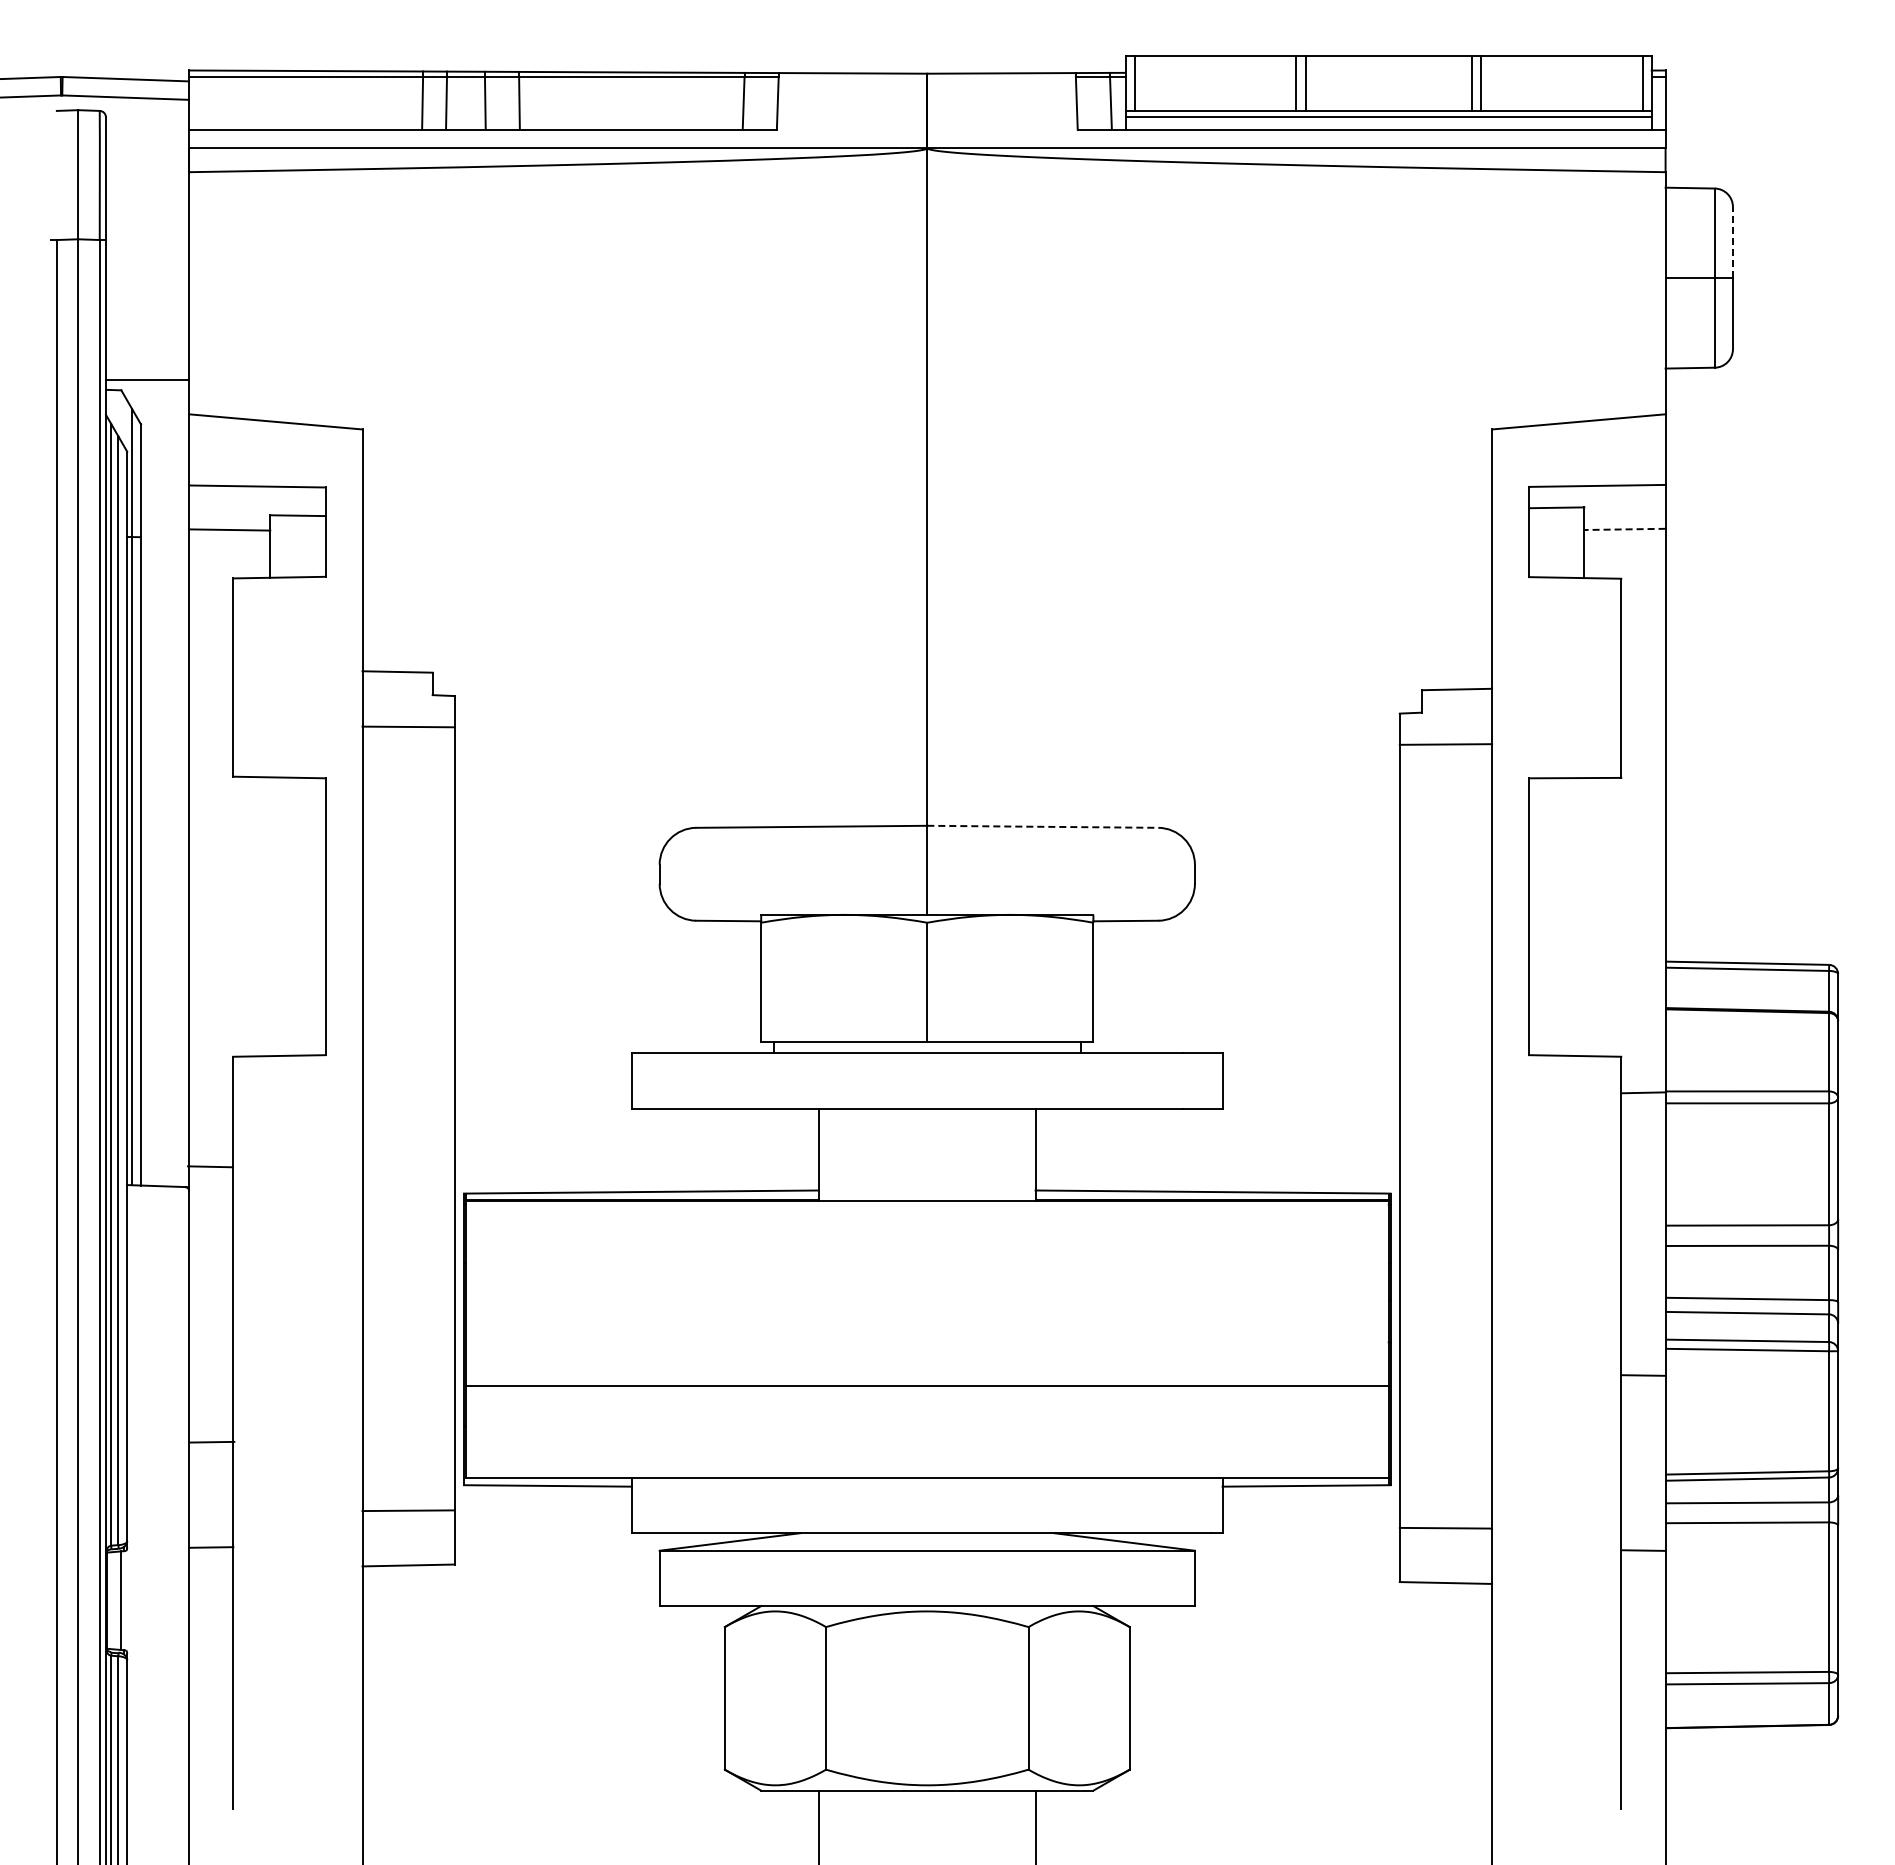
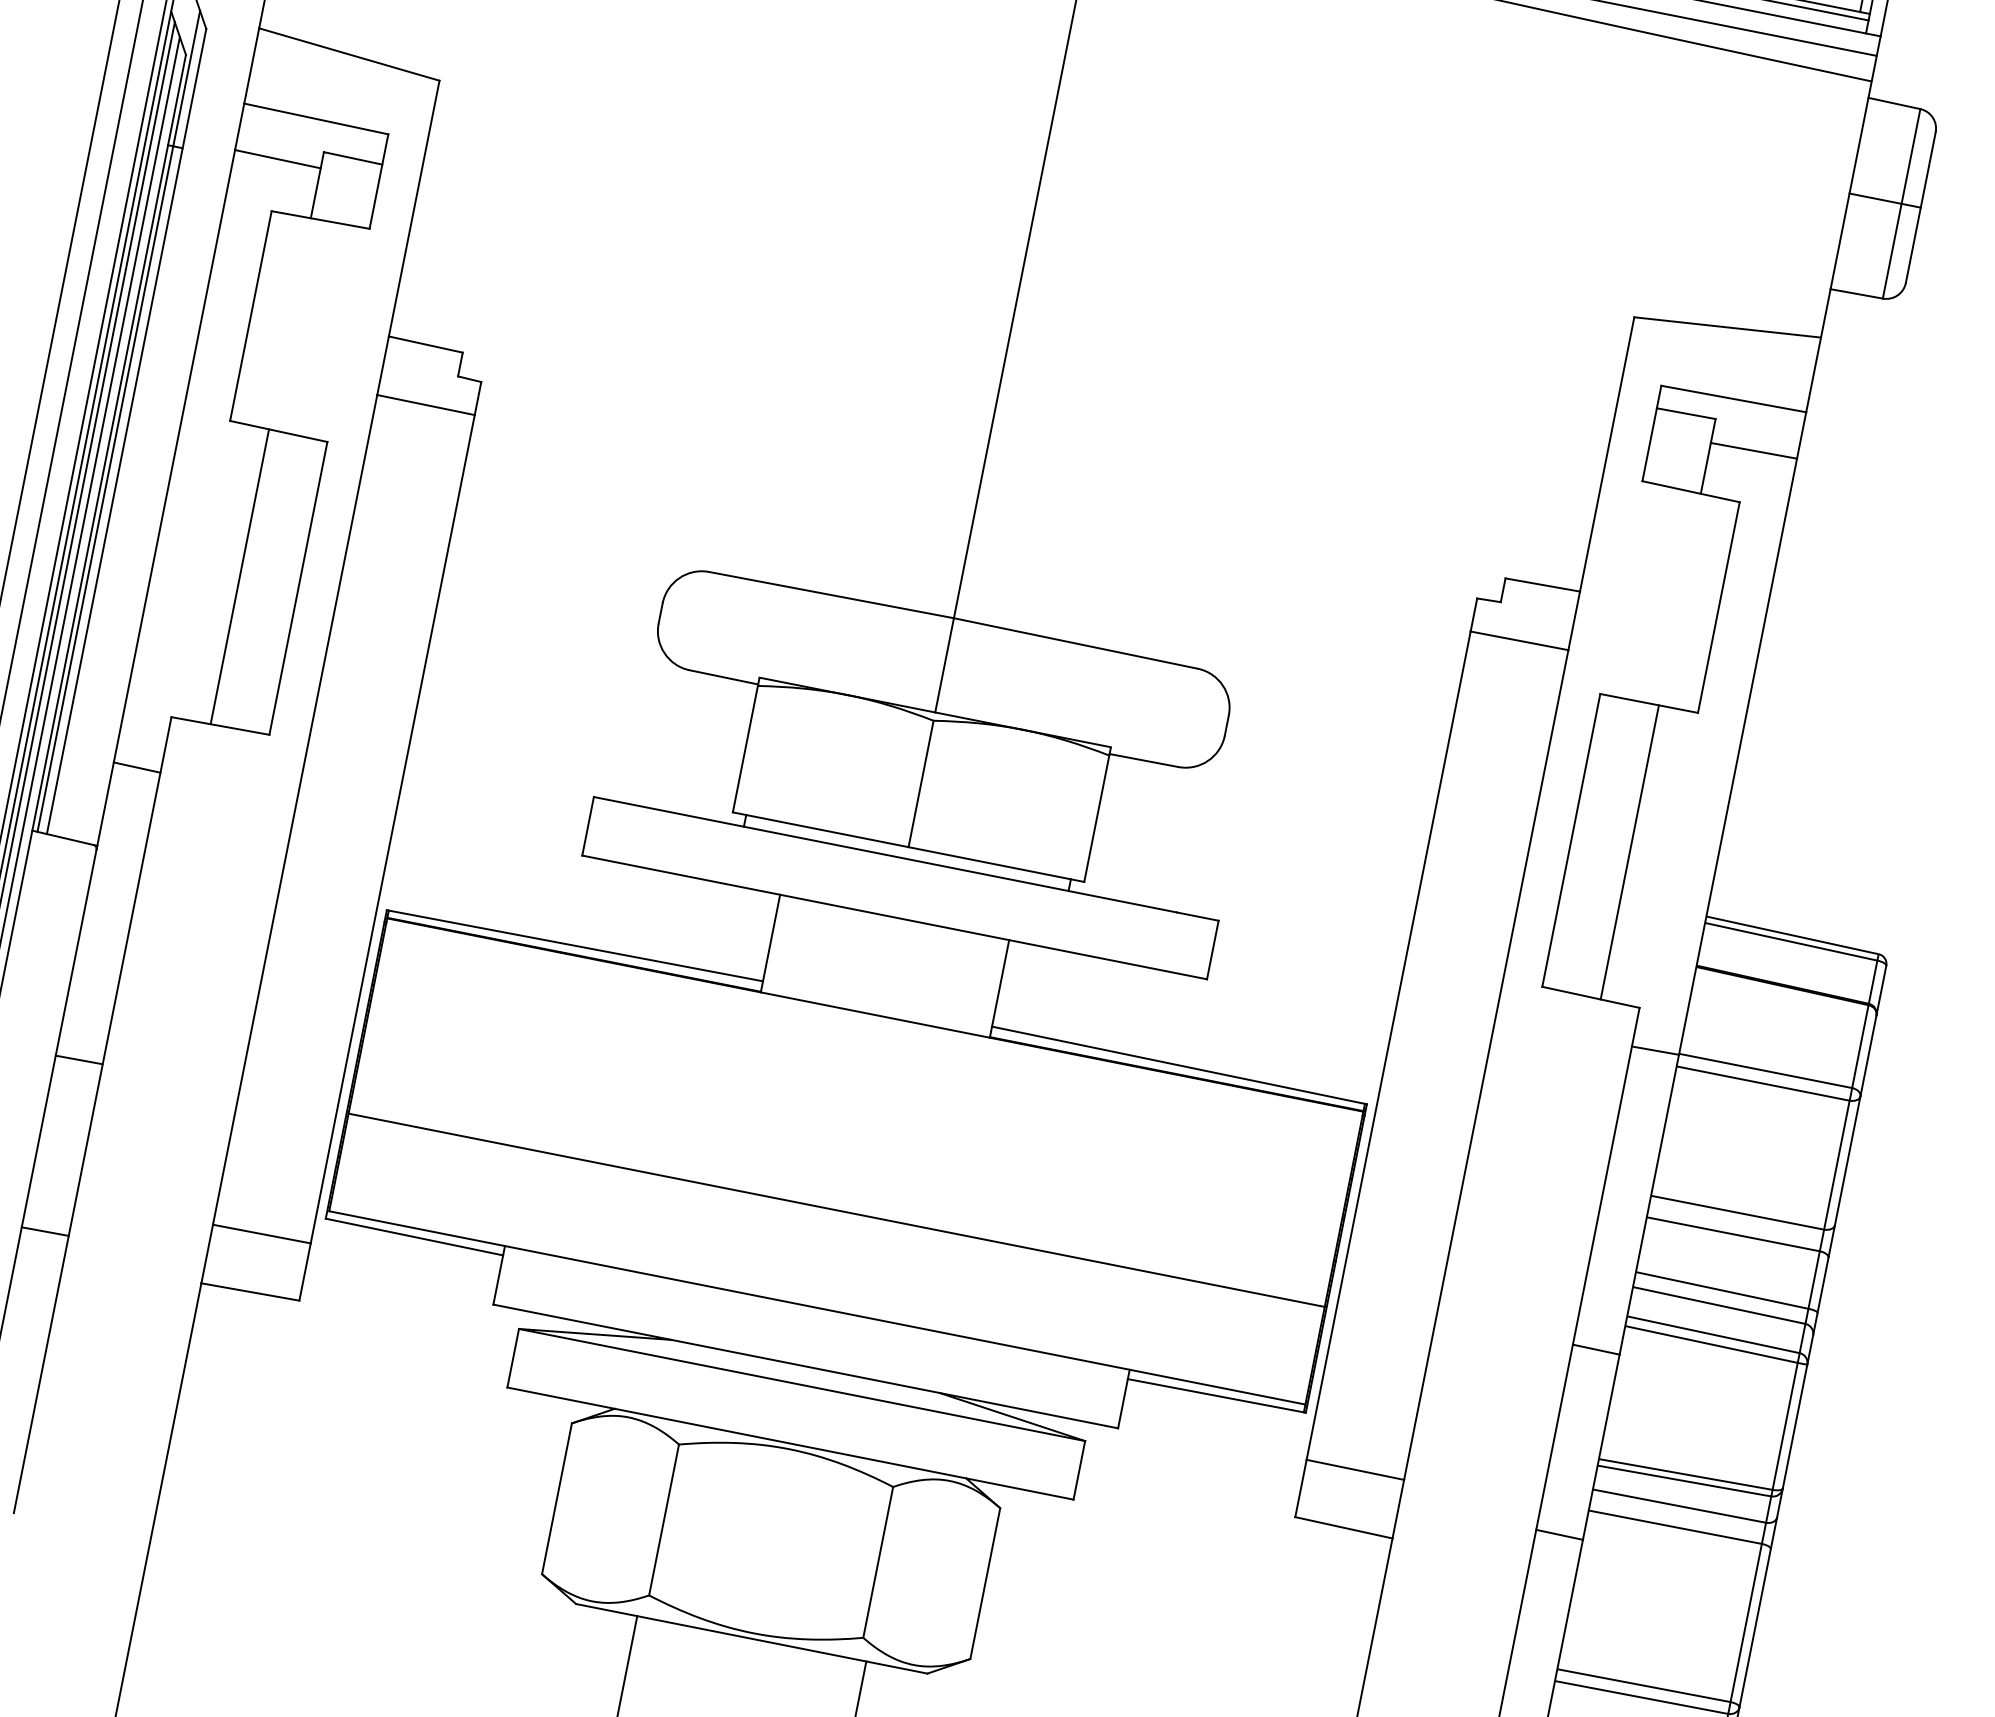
line: (1732, 242) -> (1927, 169), dashed -> solid
line: (1624, 529) -> (1753, 450), dashed -> solid
line: (1042, 826) -> (1075, 643), dashed -> solid
line: (270, 916) -> (240, 576), added
line: (1584, 917) -> (1629, 852), added
line: (210, 1166) -> (137, 767), moved
line: (212, 1441) -> (79, 1059), moved

